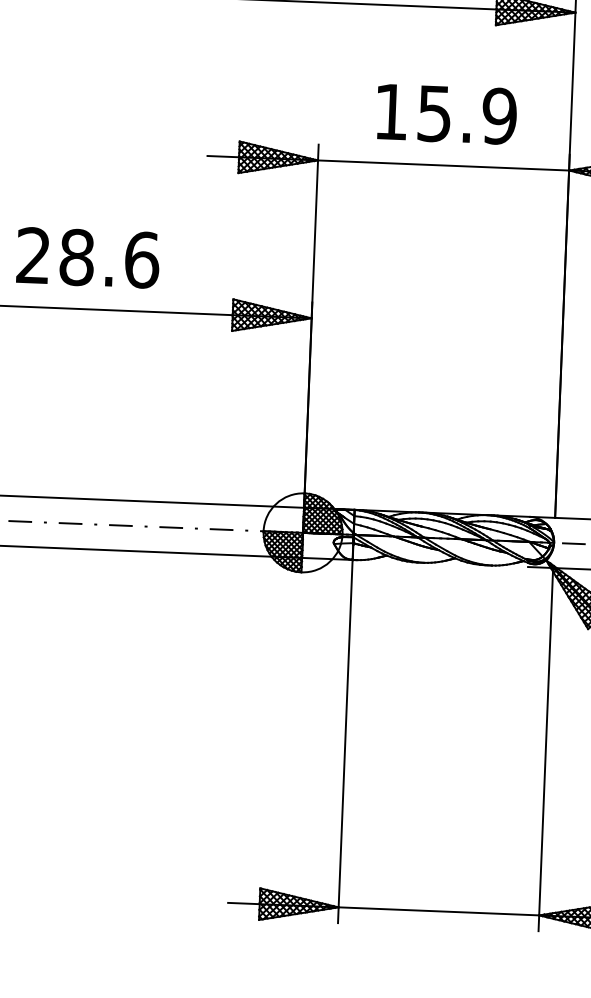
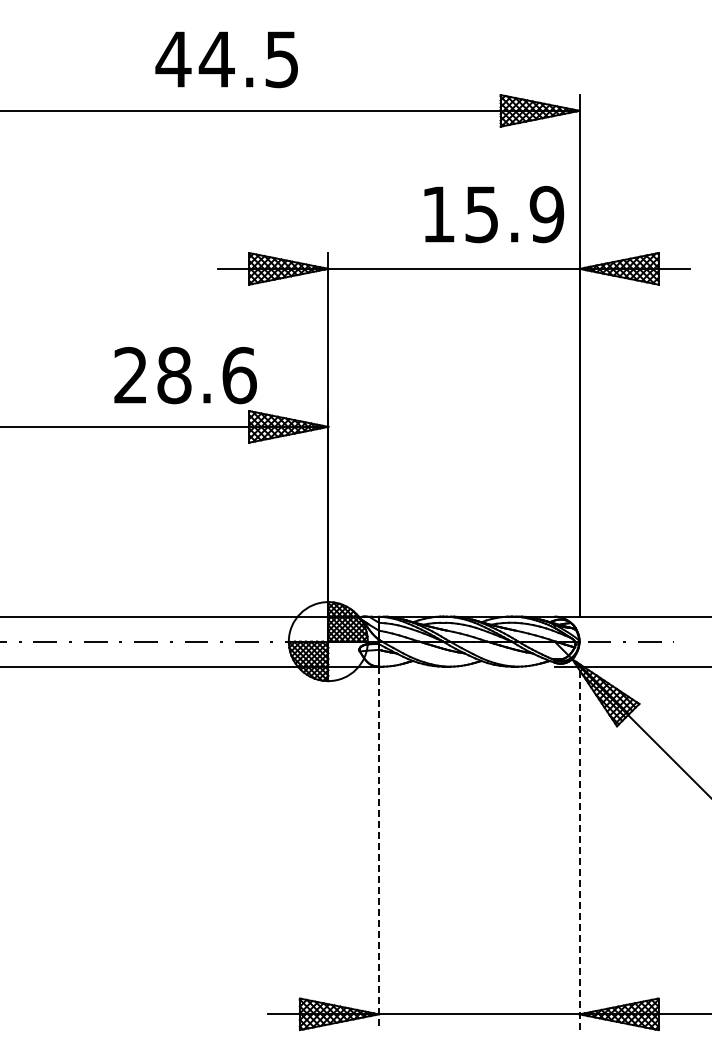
text: (447, 114) -> (494, 214), moved
text: (88, 257) -> (185, 375), moved
line: (344, 741) -> (378, 848), solid -> dashed
line: (545, 749) -> (579, 848), solid -> dashed

